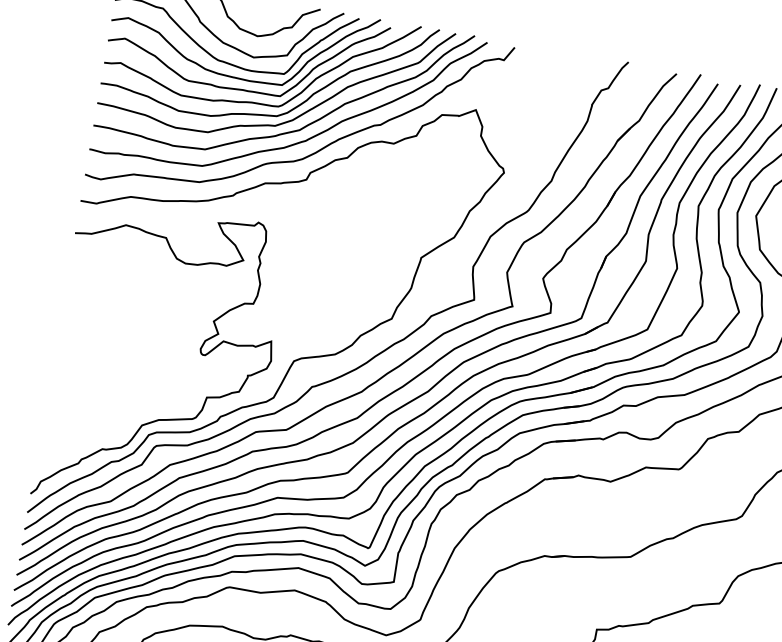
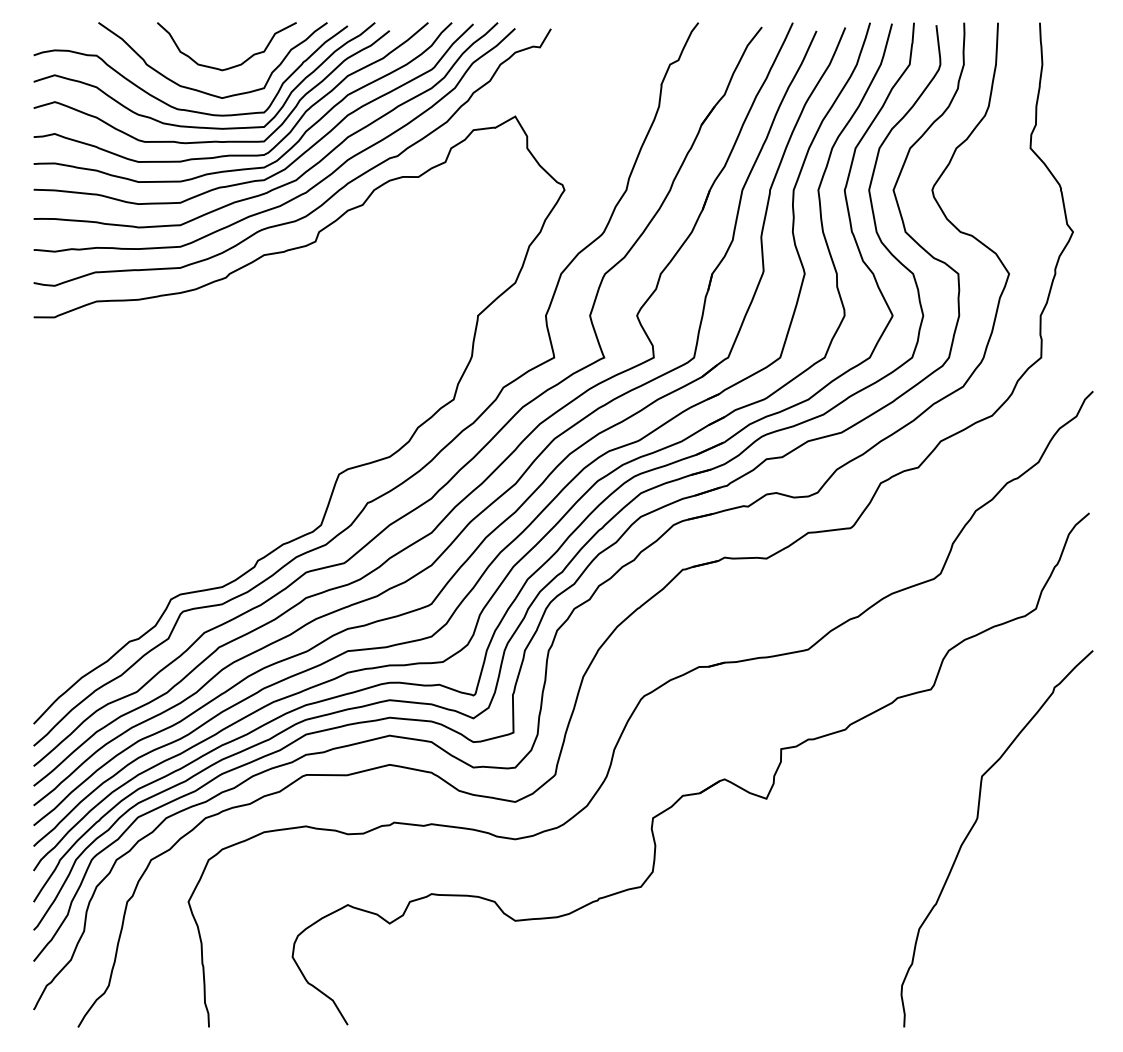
curve: (200, 353) -> (218, 484), removed

